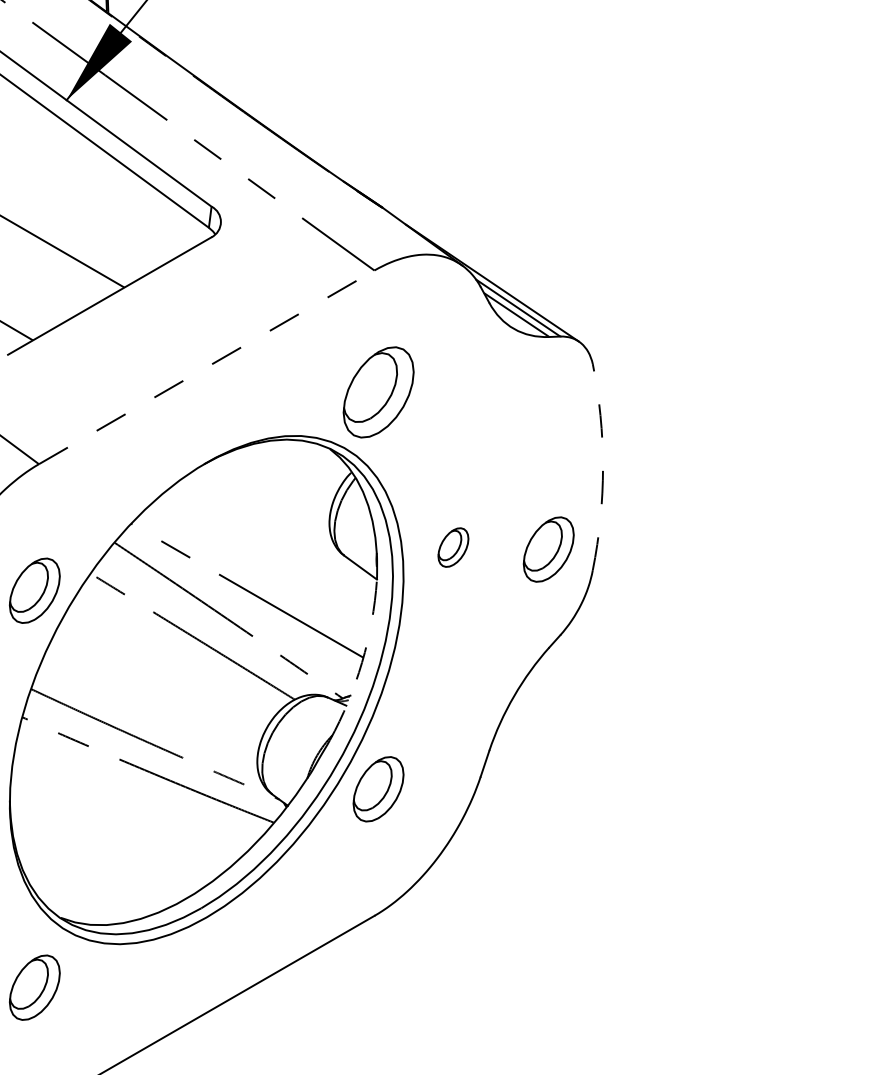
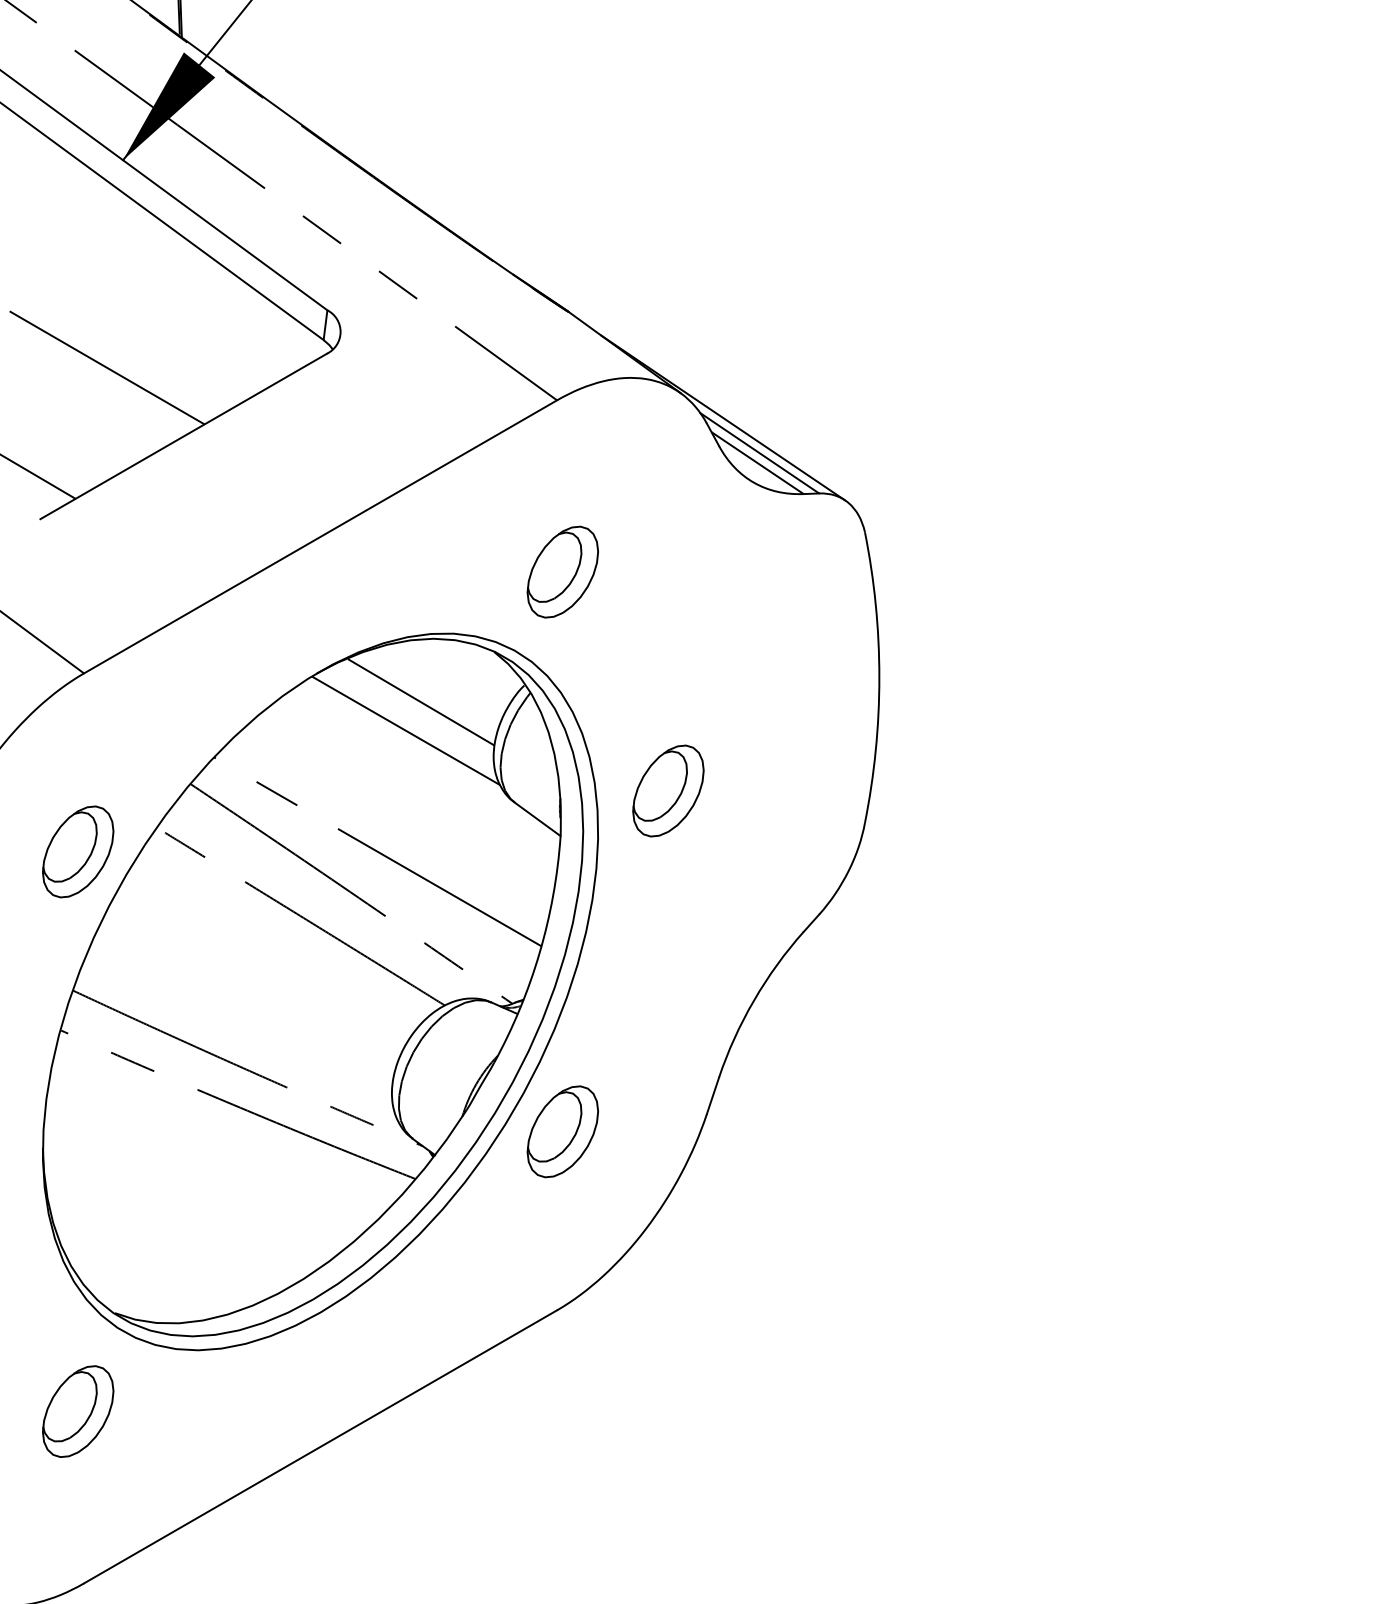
line: (206, 367) -> (320, 536), dashed -> solid
part: (378, 391) -> (562, 571), size x0.71
arc: (603, 467) -> (879, 677), dashed -> solid
line: (278, 484) -> (421, 702), added
line: (266, 504) -> (405, 730), added
part: (453, 547) -> (668, 790), size x1.67
part: (548, 549) -> (802, 793), removed
arc: (361, 662) -> (539, 953), dashed -> solid

